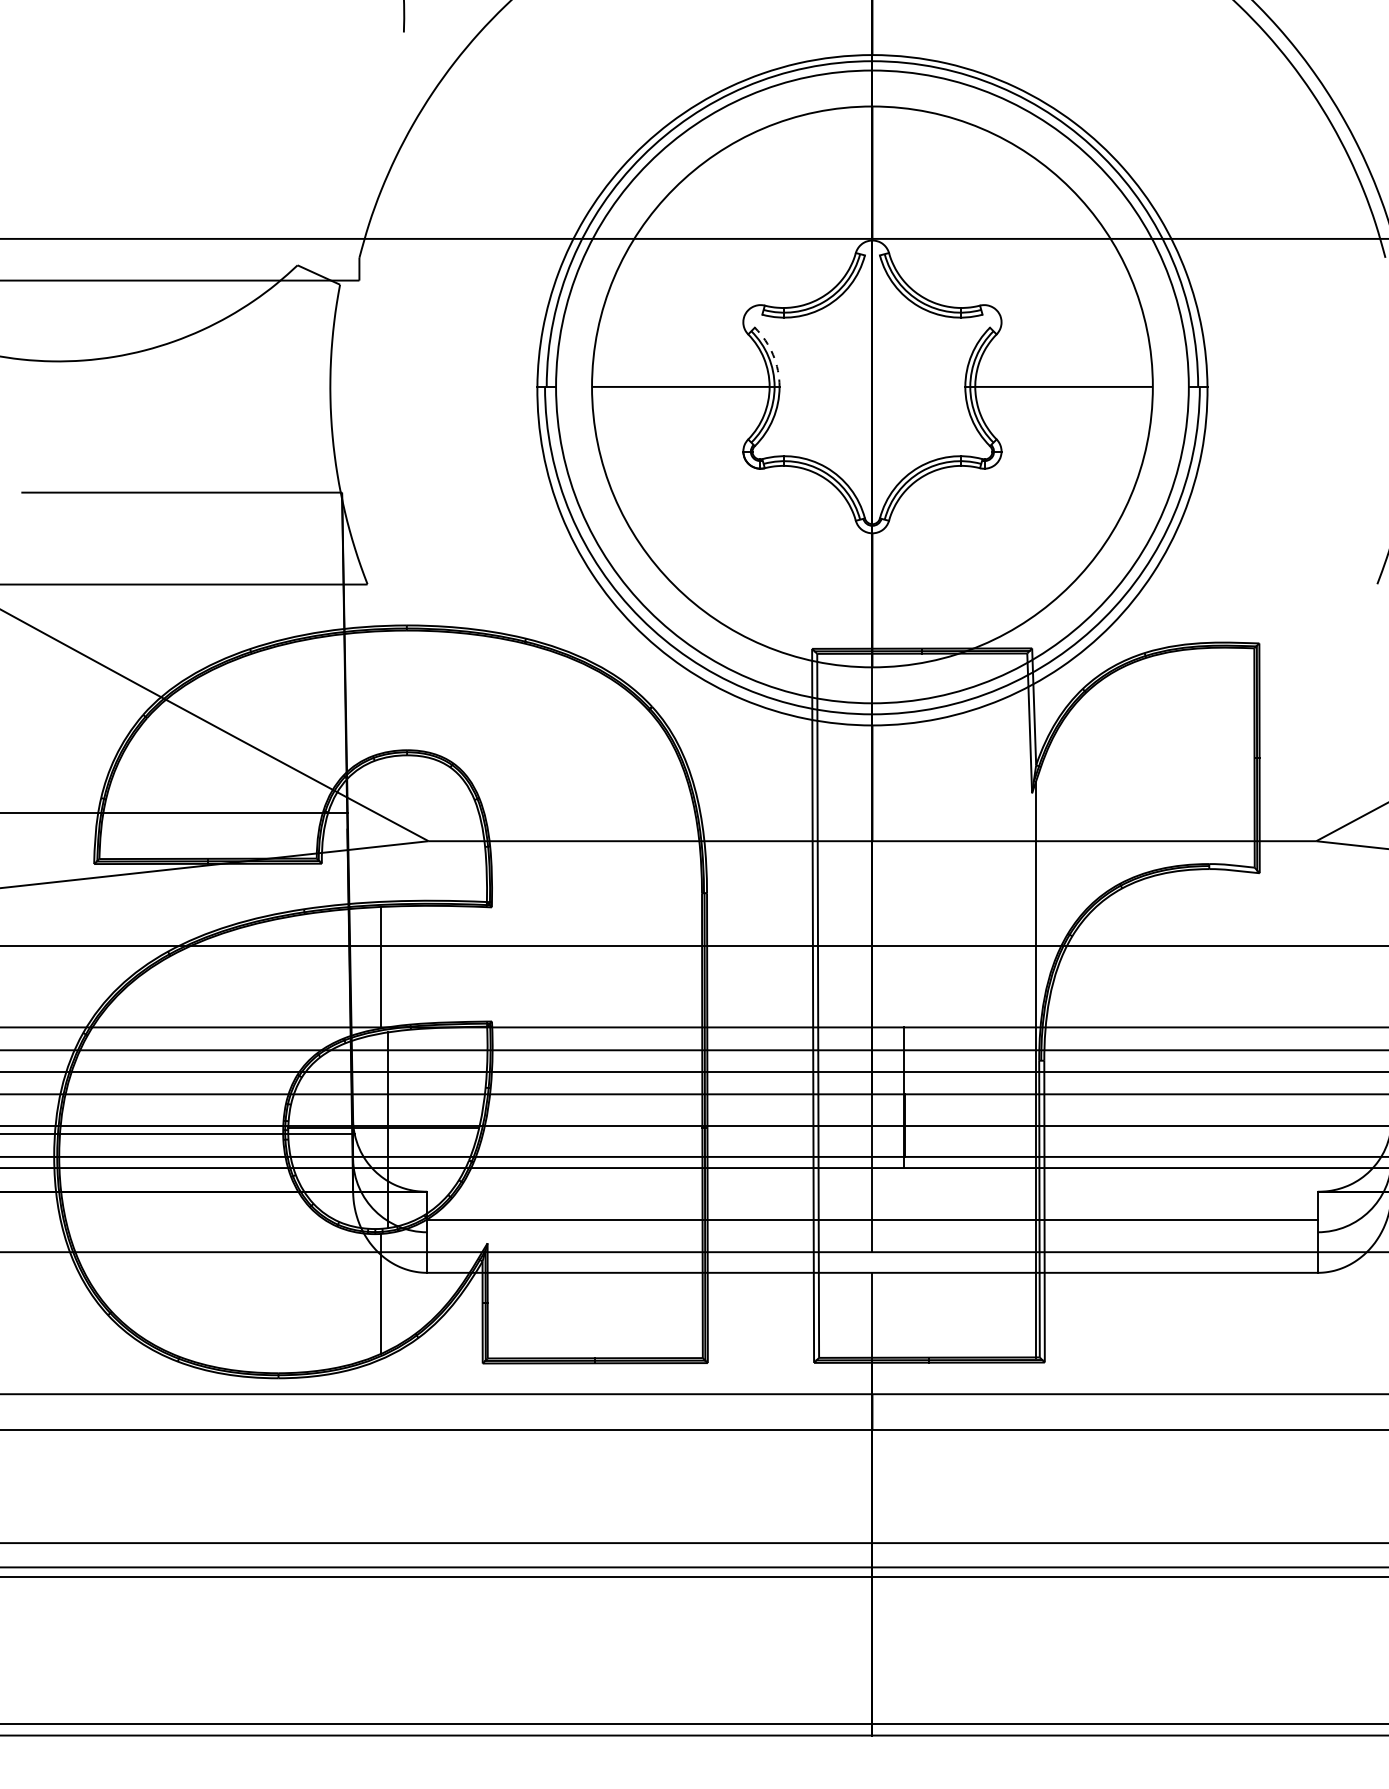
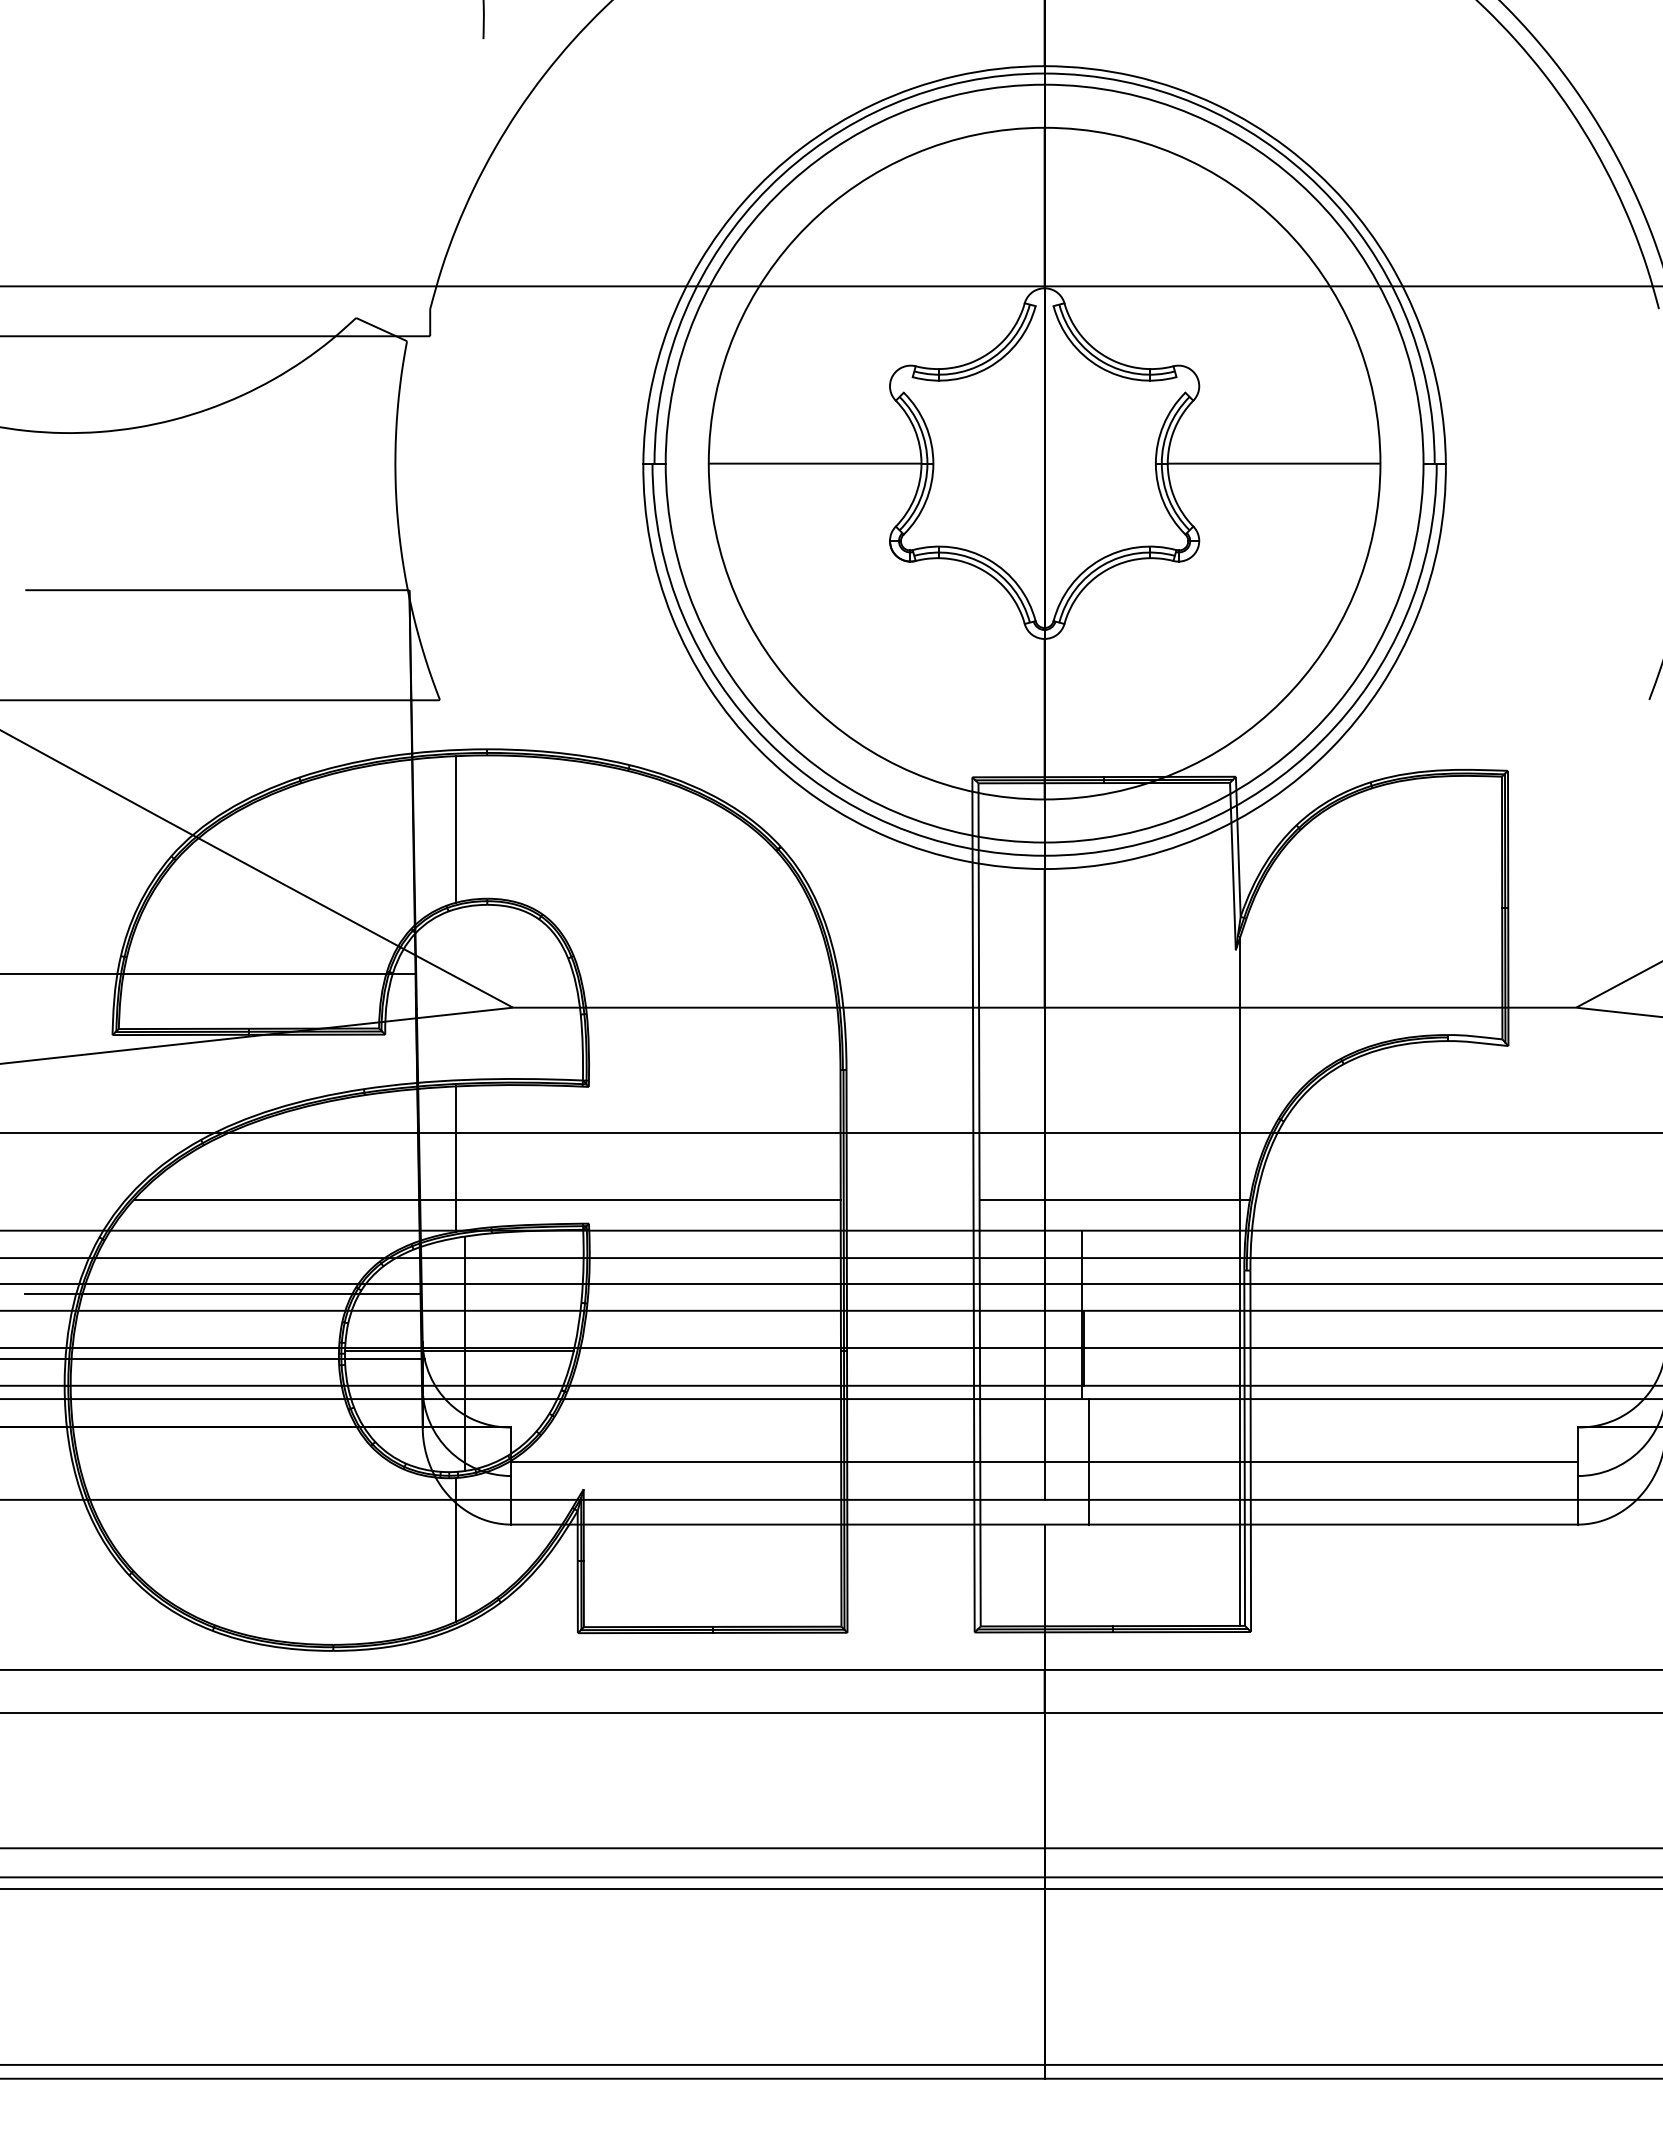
arc: (772, 355) -> (925, 425), dashed -> solid
line: (381, 692) -> (456, 829), added
line: (930, 1001) -> (1114, 1199), added
line: (406, 1002) -> (486, 1200), added
line: (185, 1079) -> (222, 1293), added
line: (909, 1220) -> (1089, 1461), added

